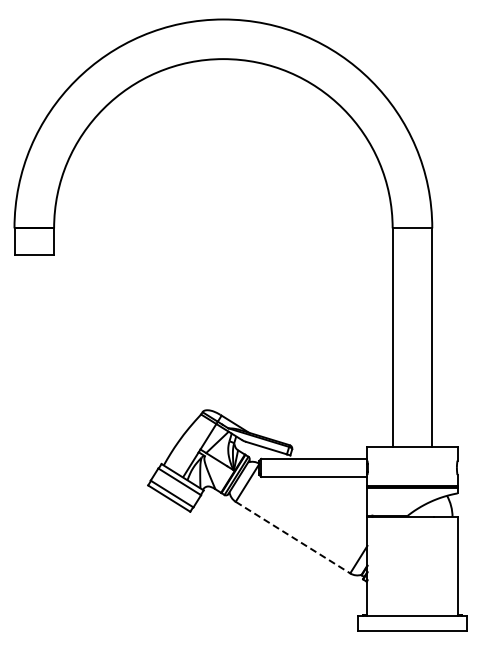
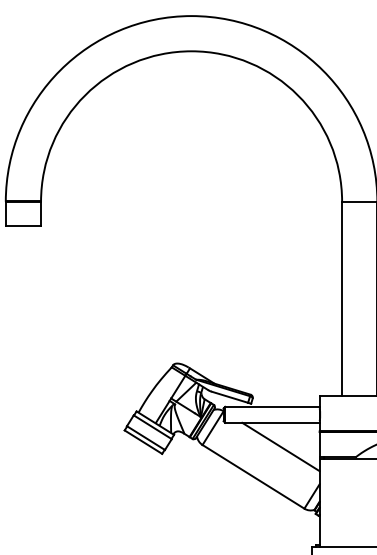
line: (323, 503) -> (280, 446), added
line: (293, 537) -> (253, 476), dashed -> solid

